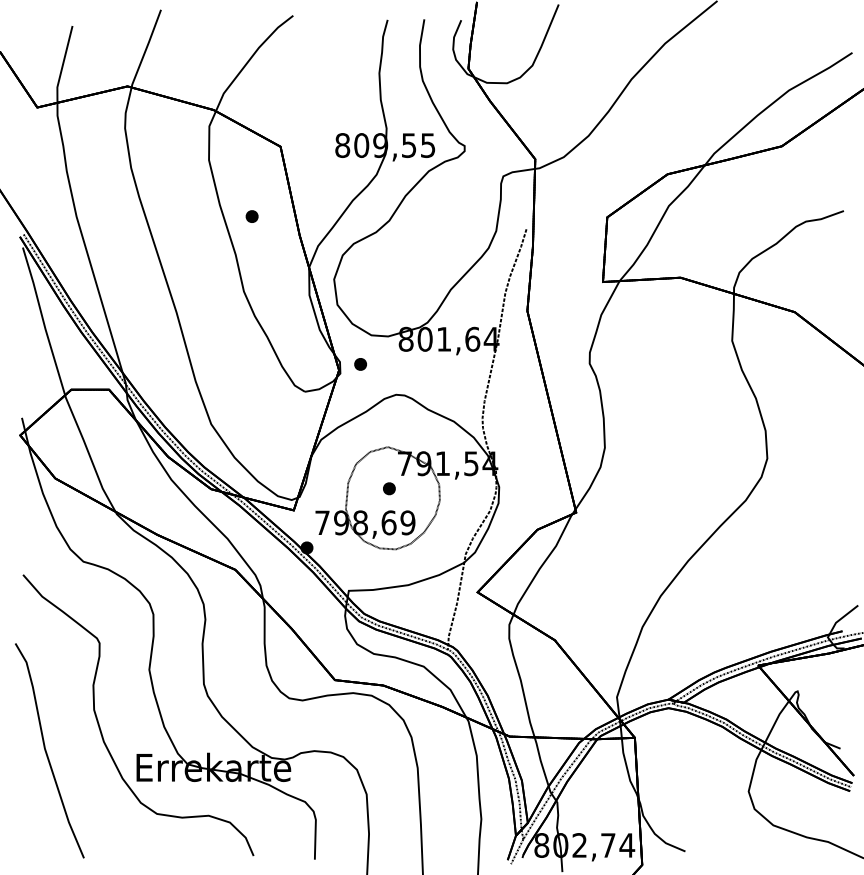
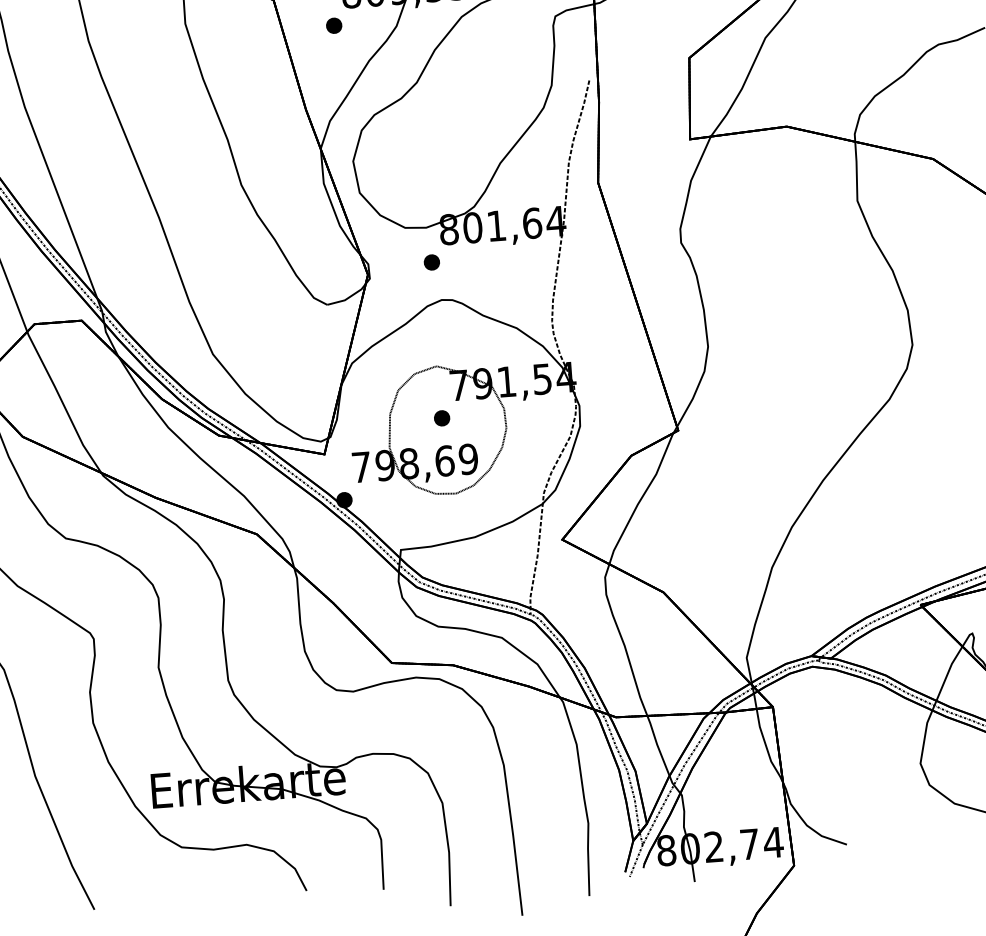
part: (251, 216) -> (333, 25), moved
part: (360, 364) -> (431, 262), moved

